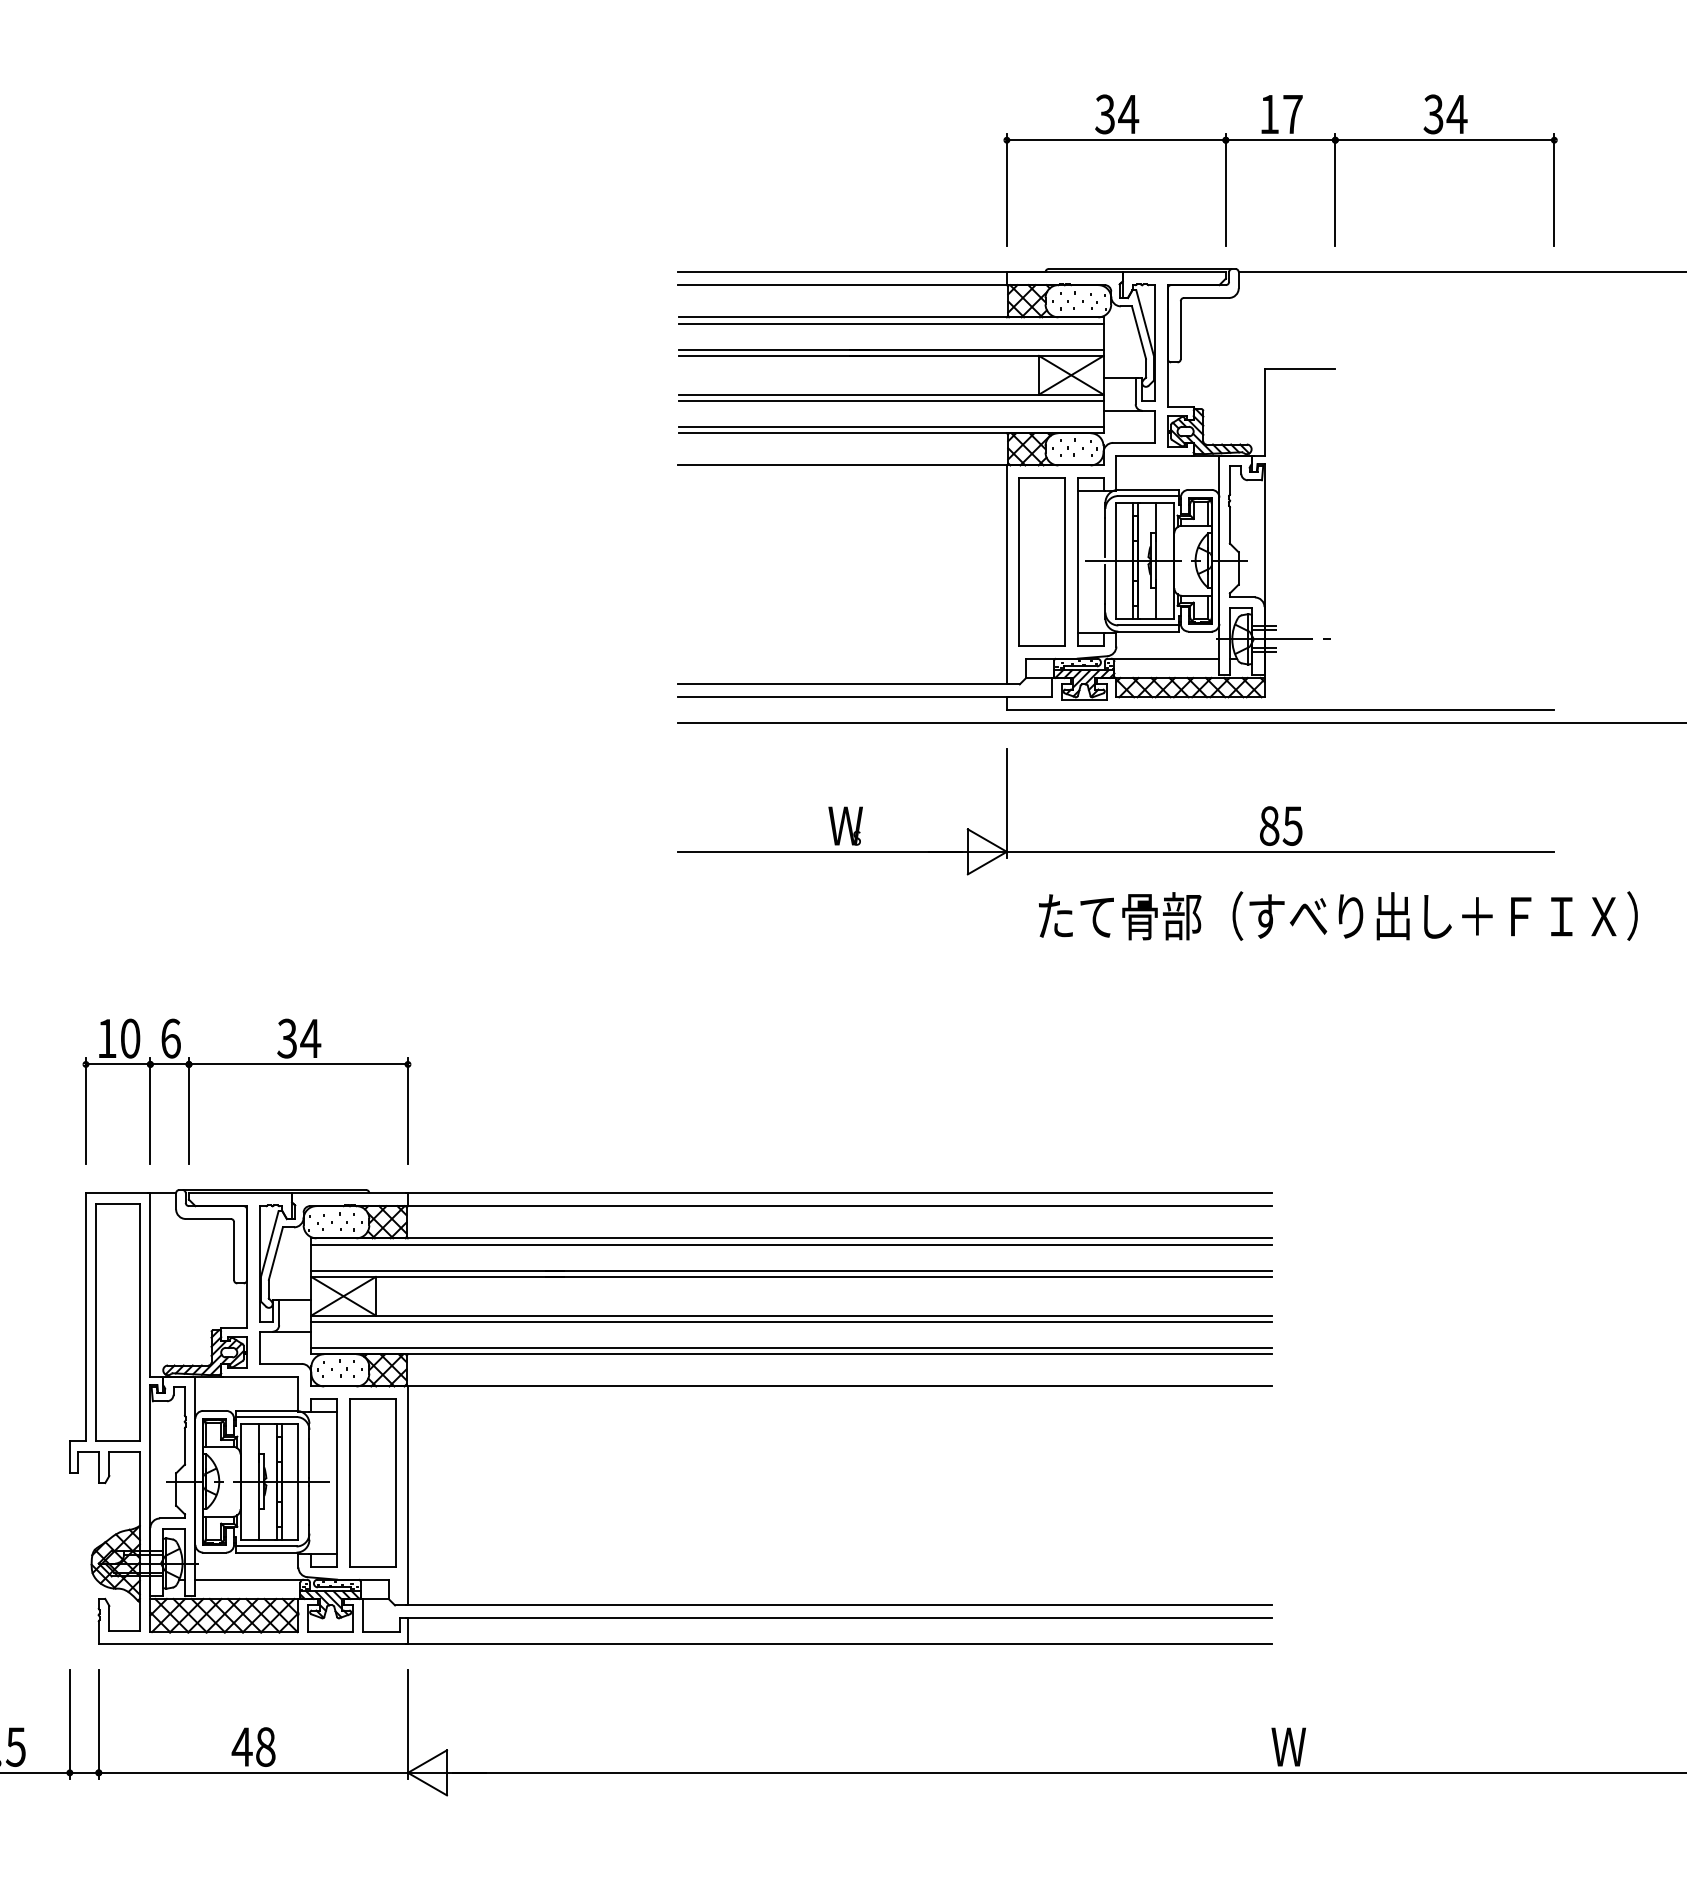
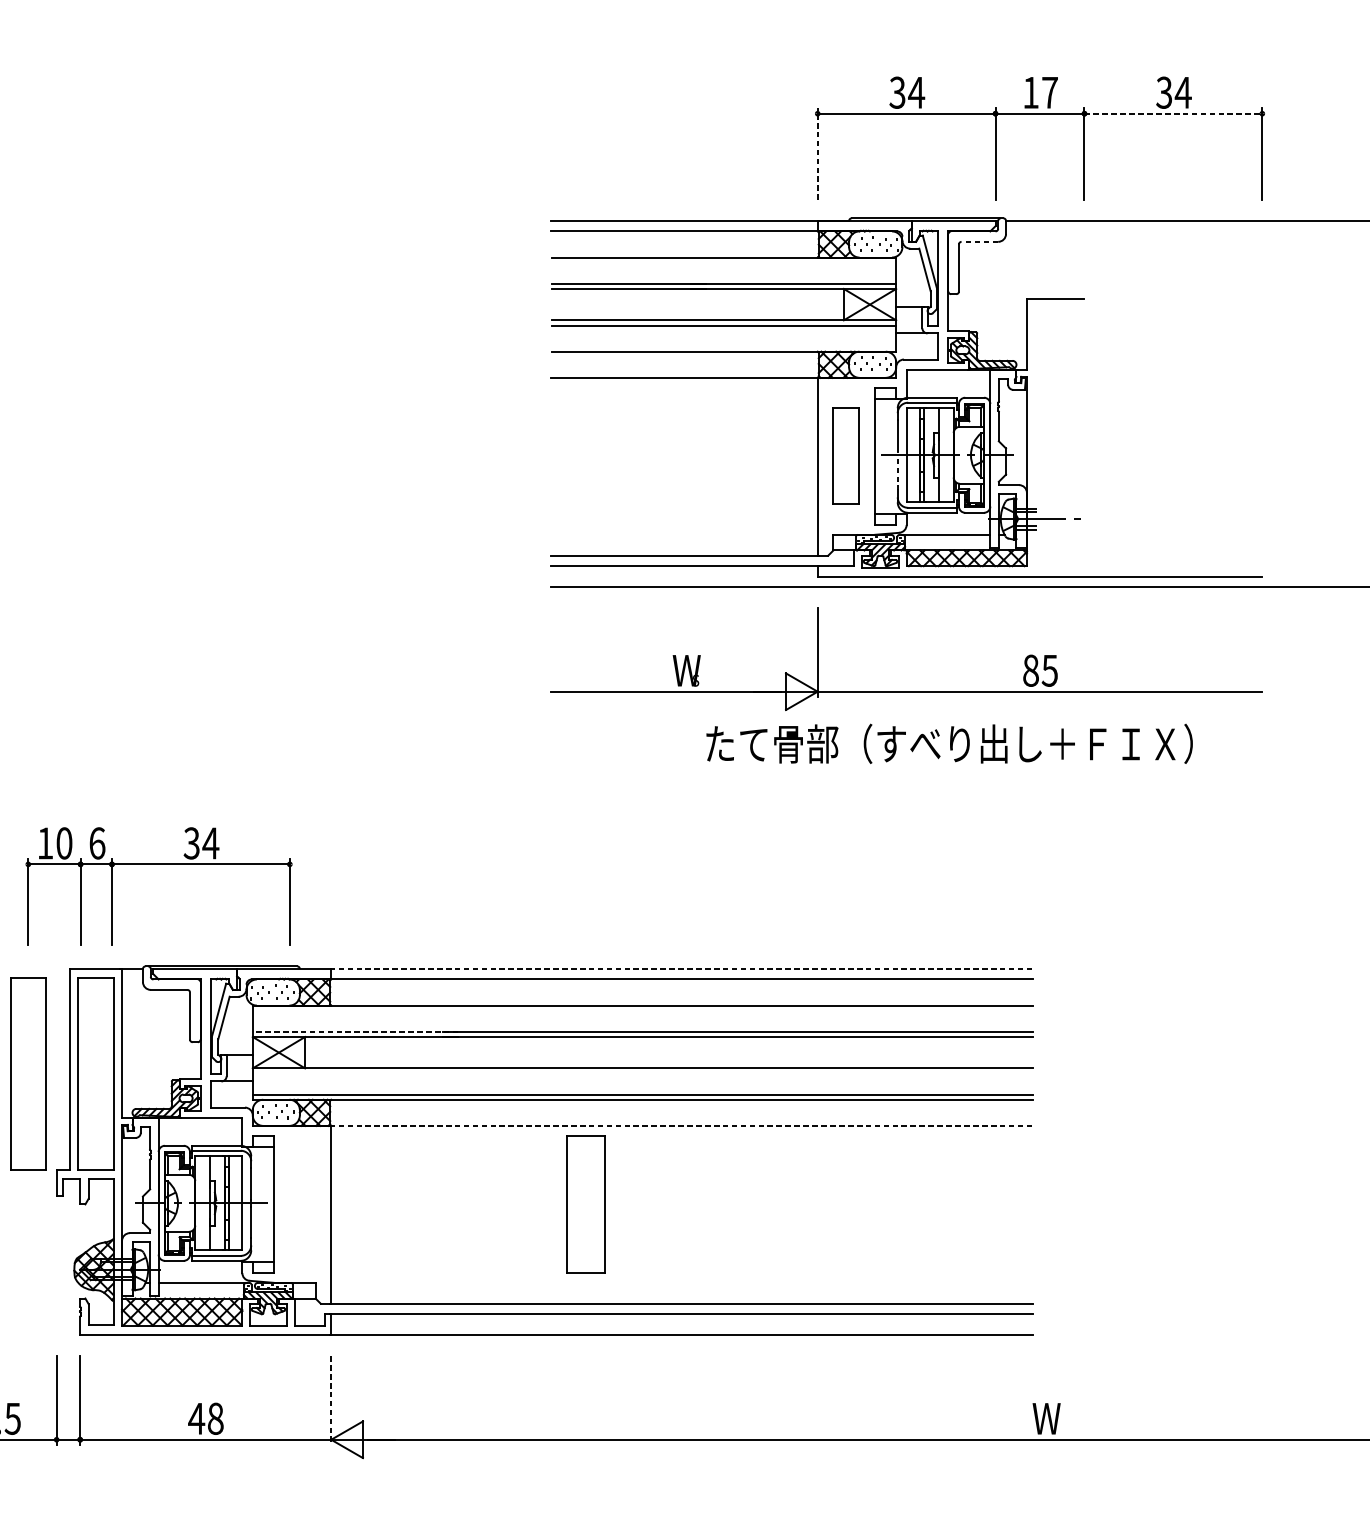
line: (1445, 140) -> (1173, 113), solid -> dashed
line: (1006, 189) -> (817, 153), solid -> dashed
line: (1206, 298) -> (979, 242), solid -> dashed
line: (891, 323) -> (723, 262), removed
line: (891, 426) -> (723, 346), removed
part: (1041, 561) -> (845, 455), size x0.7
line: (1105, 584) -> (897, 474), solid -> dashed
text: (1338, 915) -> (949, 743), moved
part: (246, 1064) -> (158, 864), moved
line: (839, 1193) -> (681, 969), solid -> dashed
line: (791, 1244) -> (642, 1010), removed
line: (437, 1270) -> (355, 1031), solid -> dashed
part: (34, 1322) -> (27, 1073), added
line: (791, 1322) -> (642, 1073), removed
line: (839, 1386) -> (681, 1125), solid -> dashed
part: (372, 1482) -> (585, 1203), moved
line: (407, 1724) -> (330, 1400), solid -> dashed

